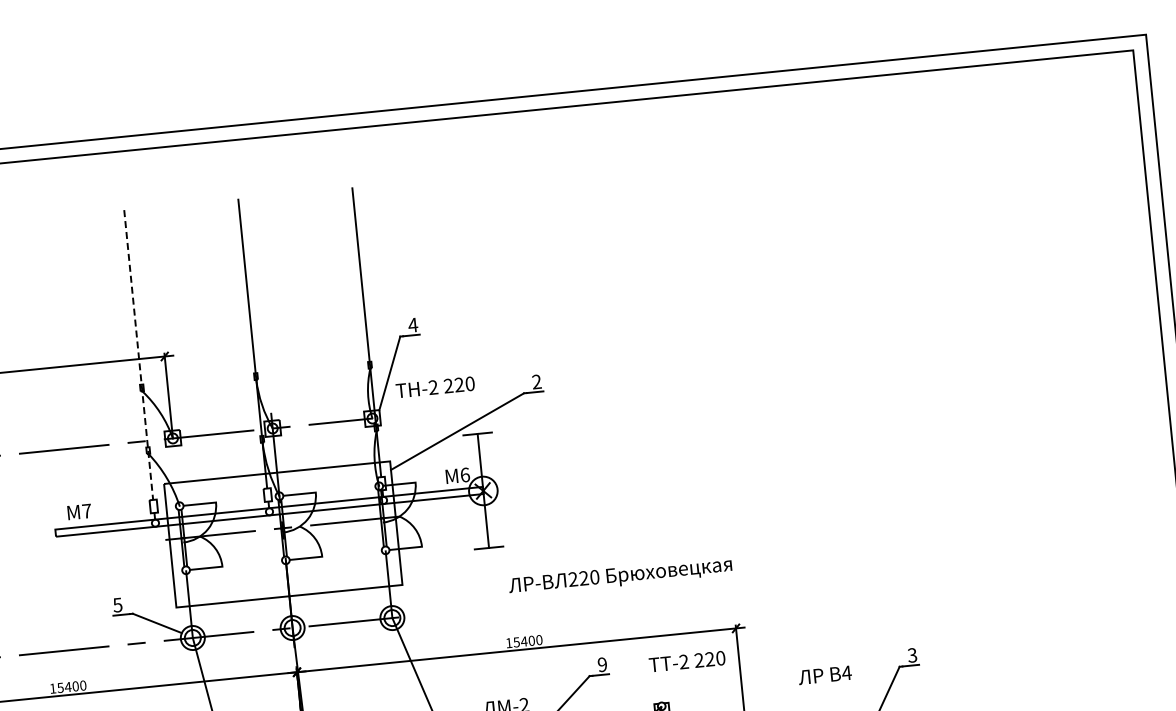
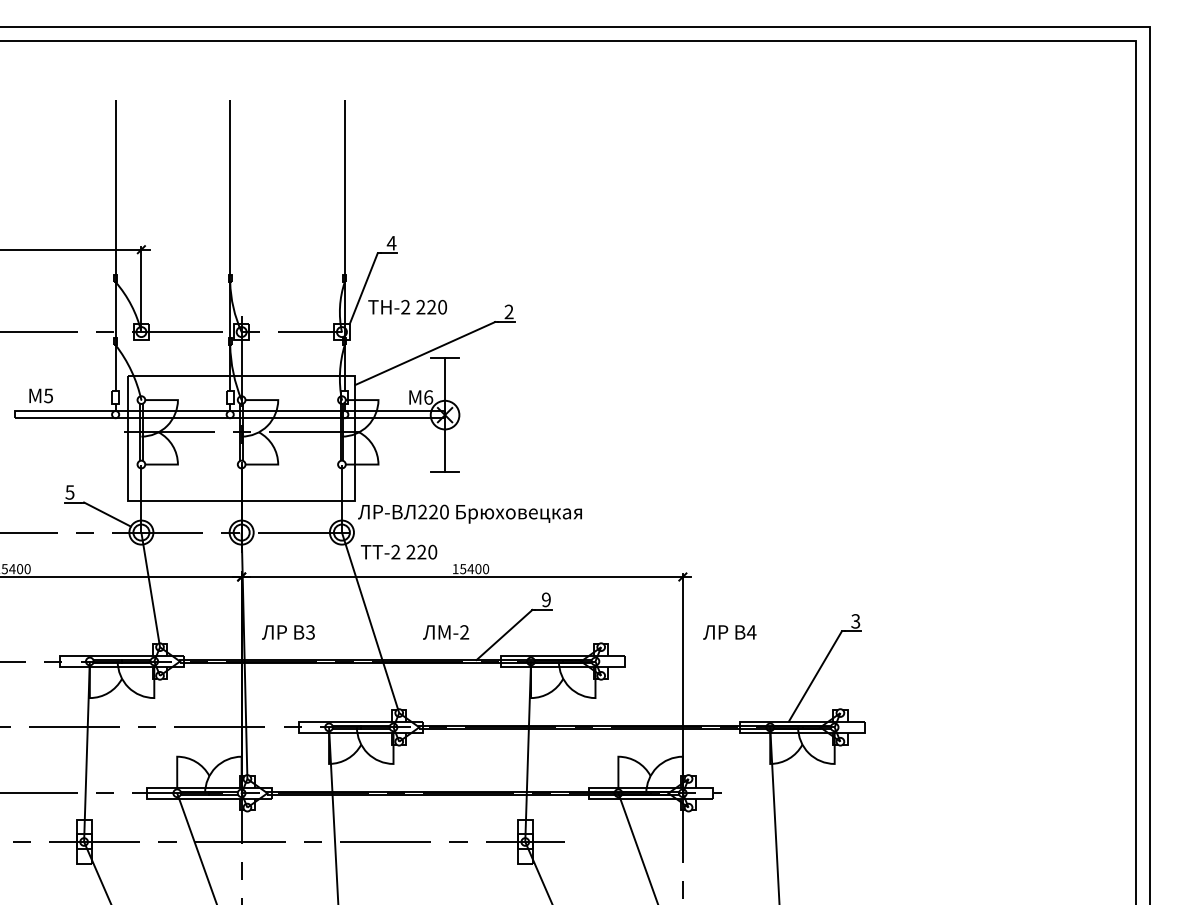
line: (138, 354) -> (115, 245), dashed -> solid
text: (86, 510) -> (48, 395), 7 -> 5
text: (619, 576) -> (469, 513), moved
text: (687, 660) -> (399, 551), moved
text: (824, 675) -> (729, 632), moved

